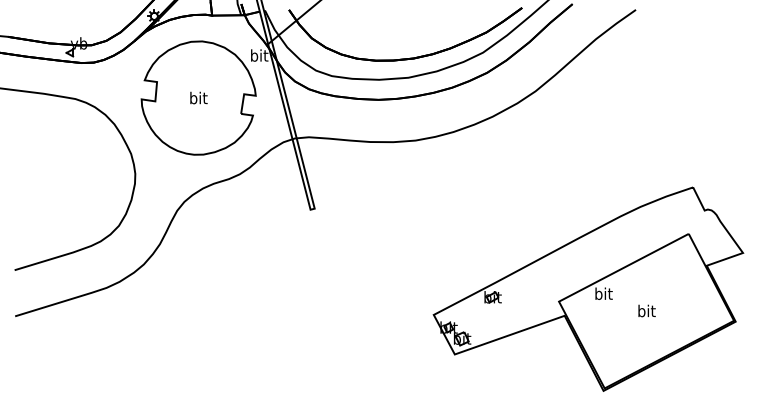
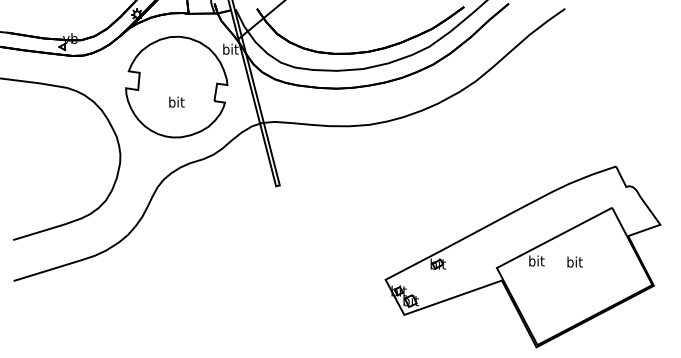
text: (198, 97) -> (176, 101), moved
text: (646, 310) -> (574, 261), moved

